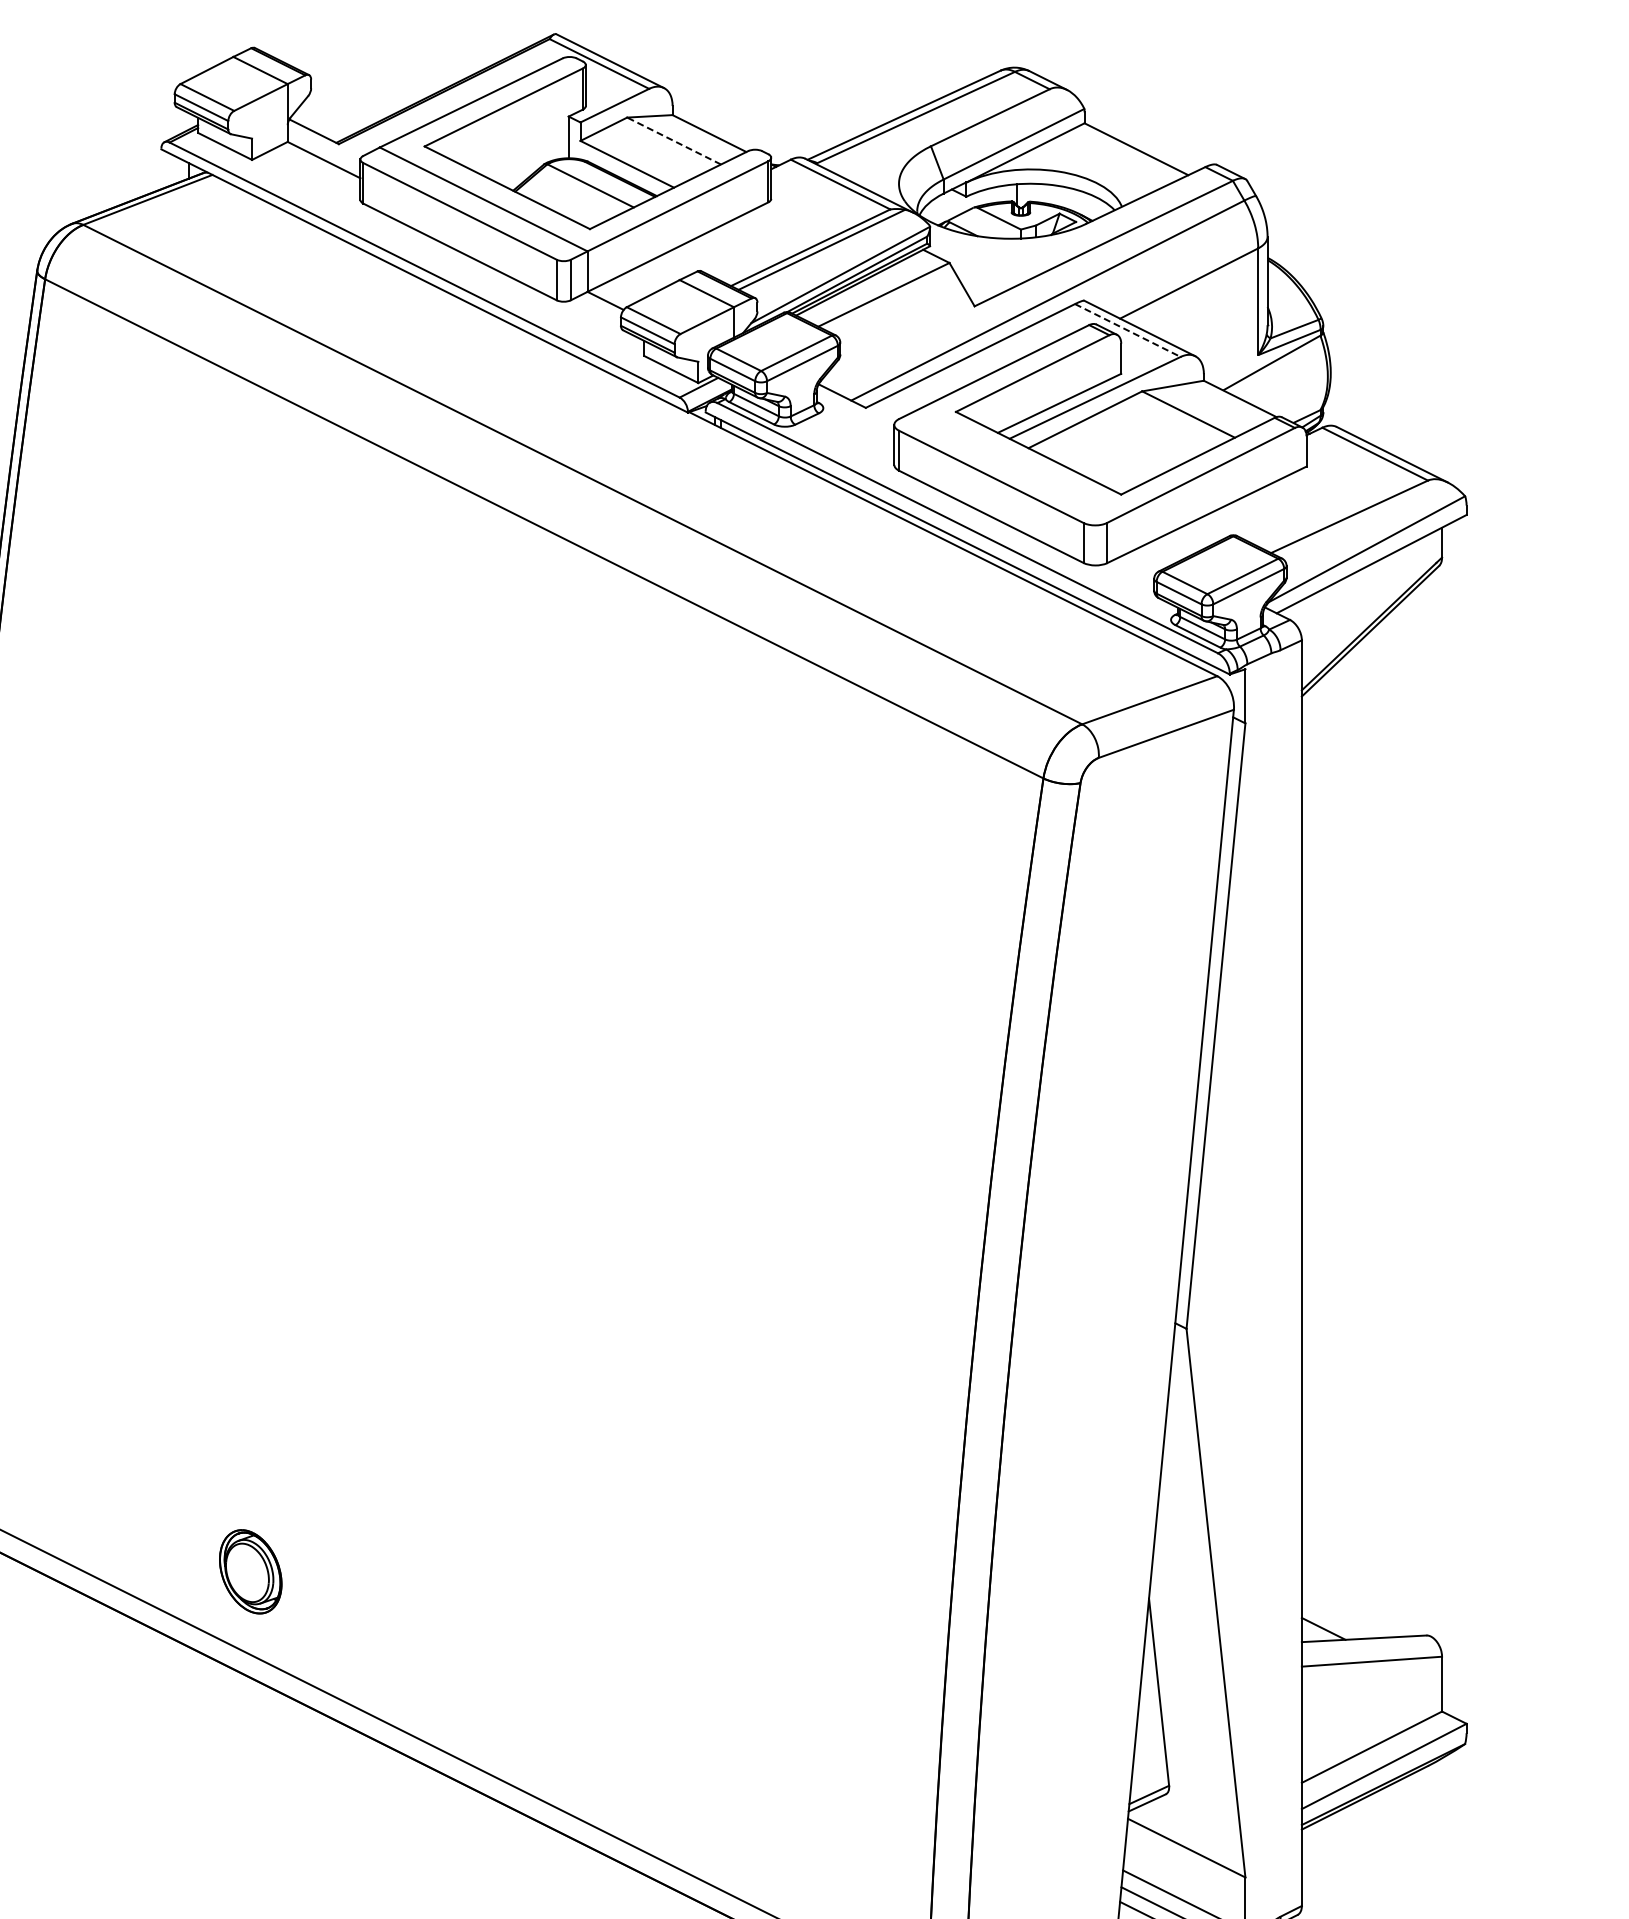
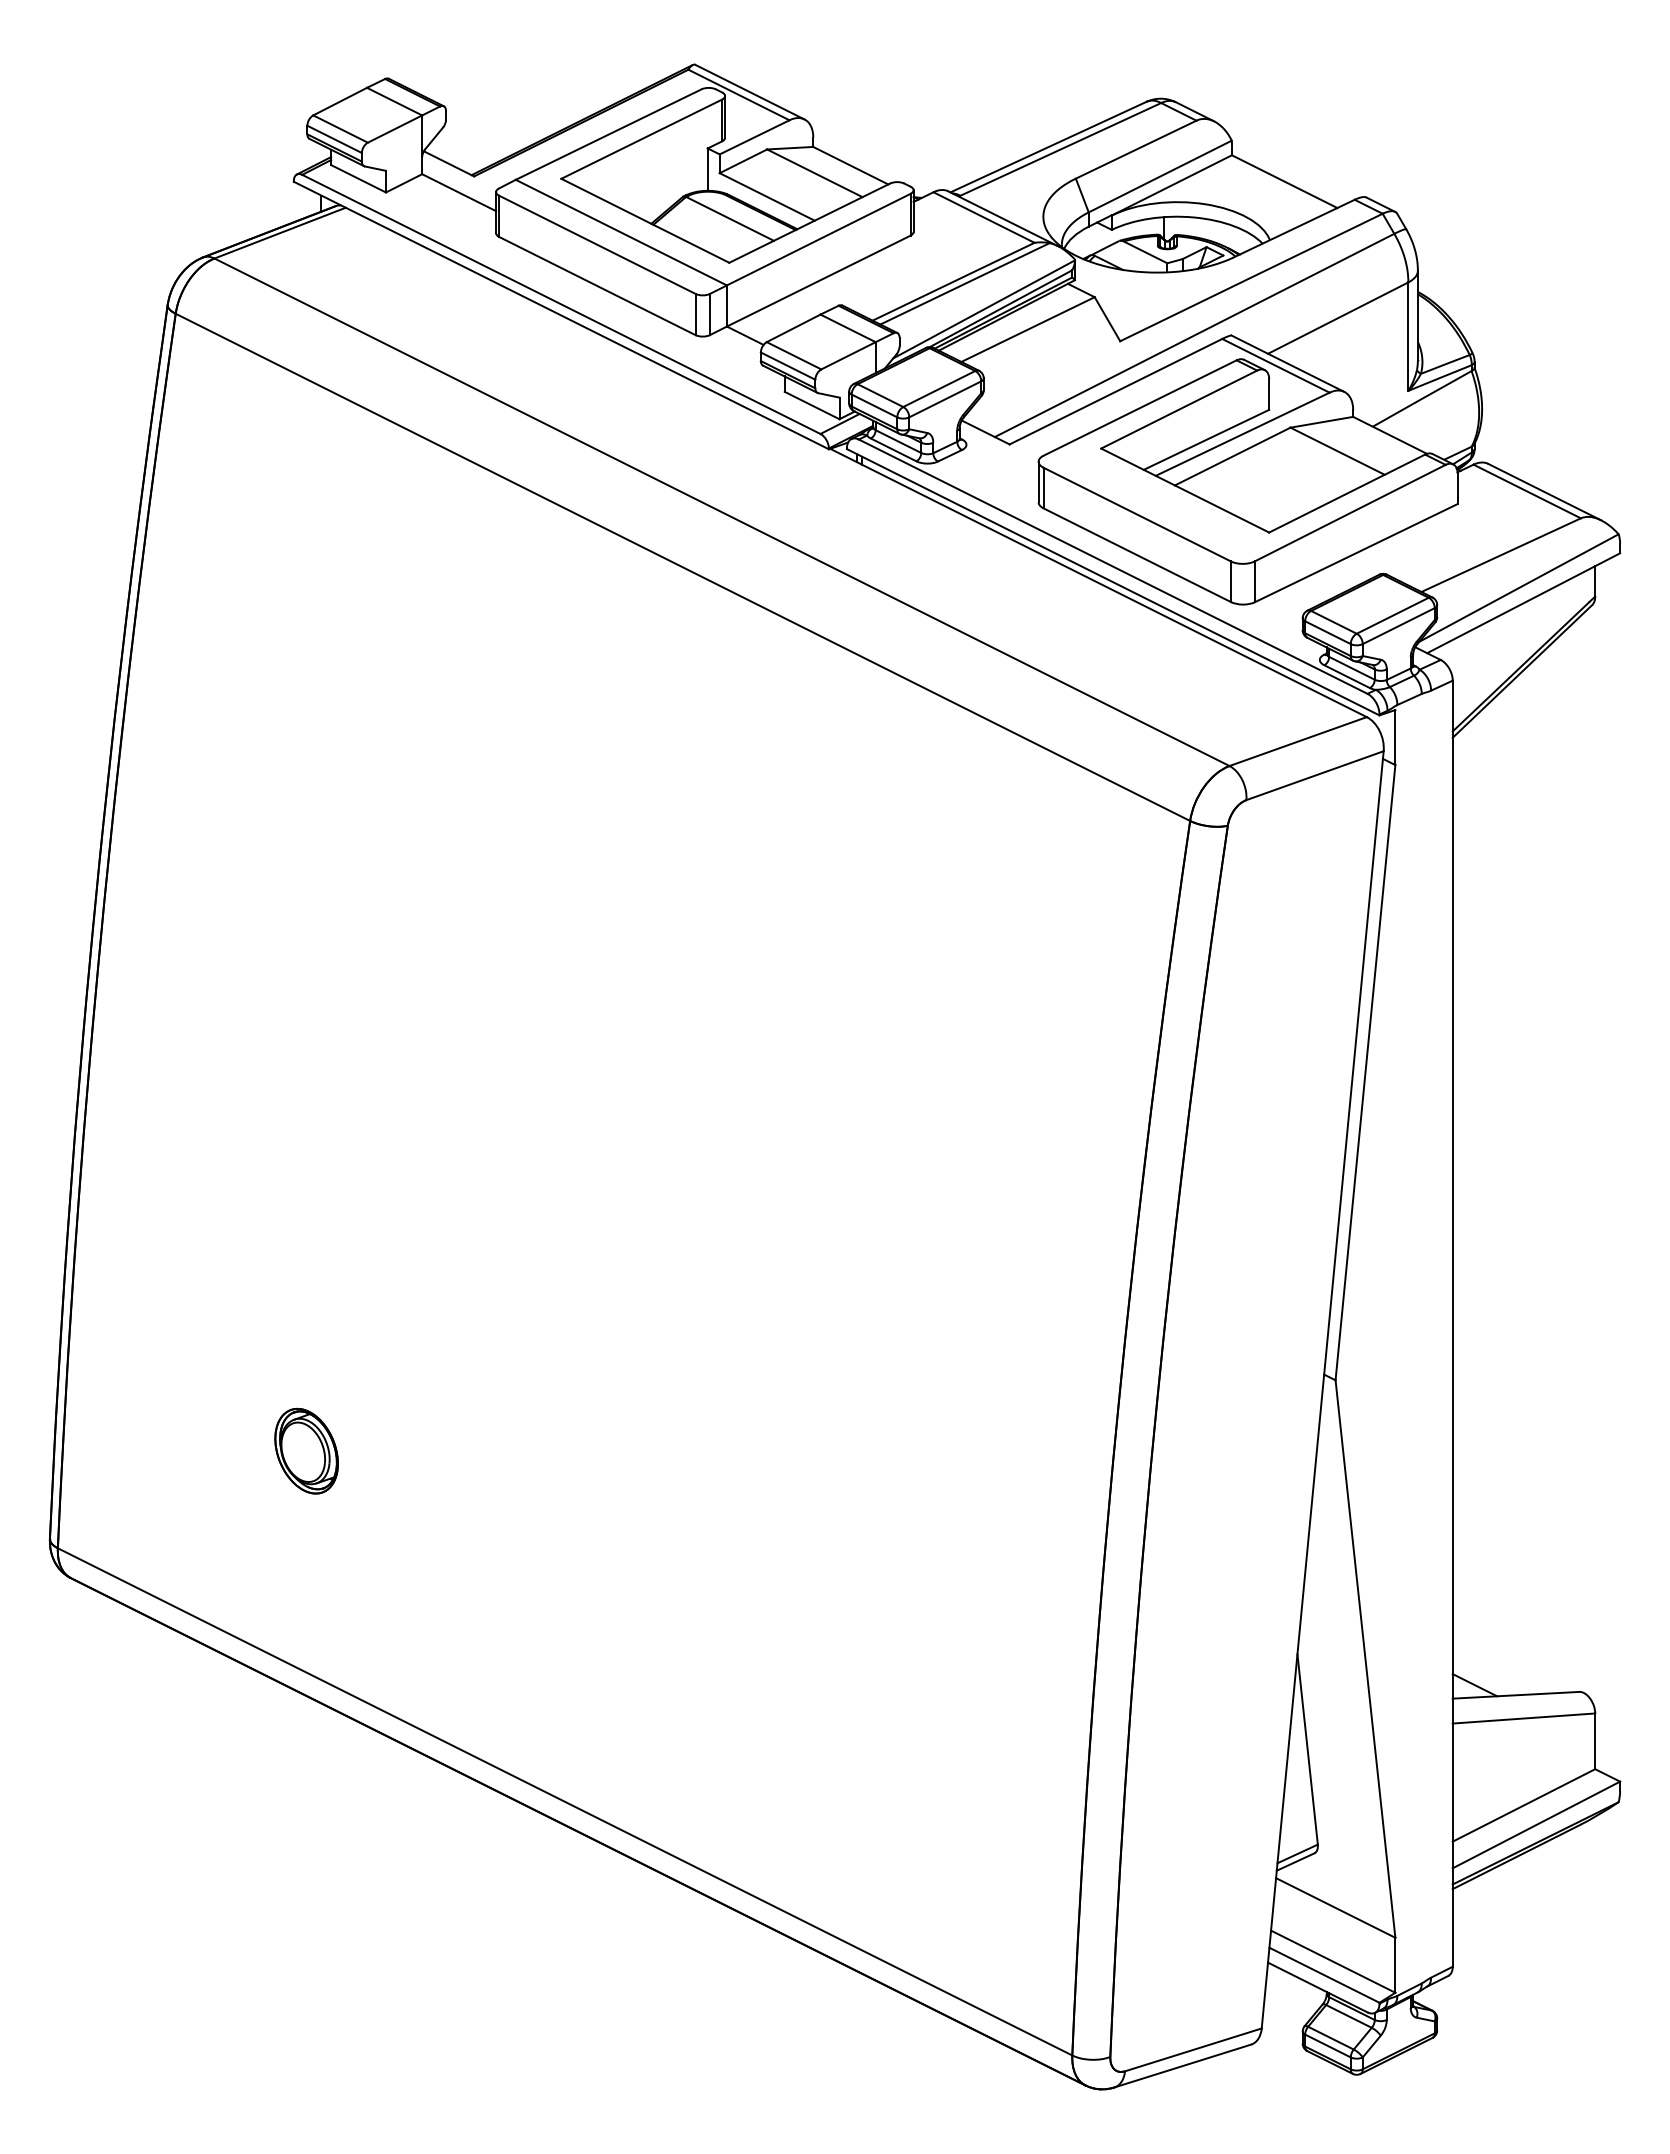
line: (673, 141) -> (814, 173), dashed -> solid
line: (1128, 331) -> (1276, 366), dashed -> solid
part: (250, 1571) -> (306, 1450), moved

